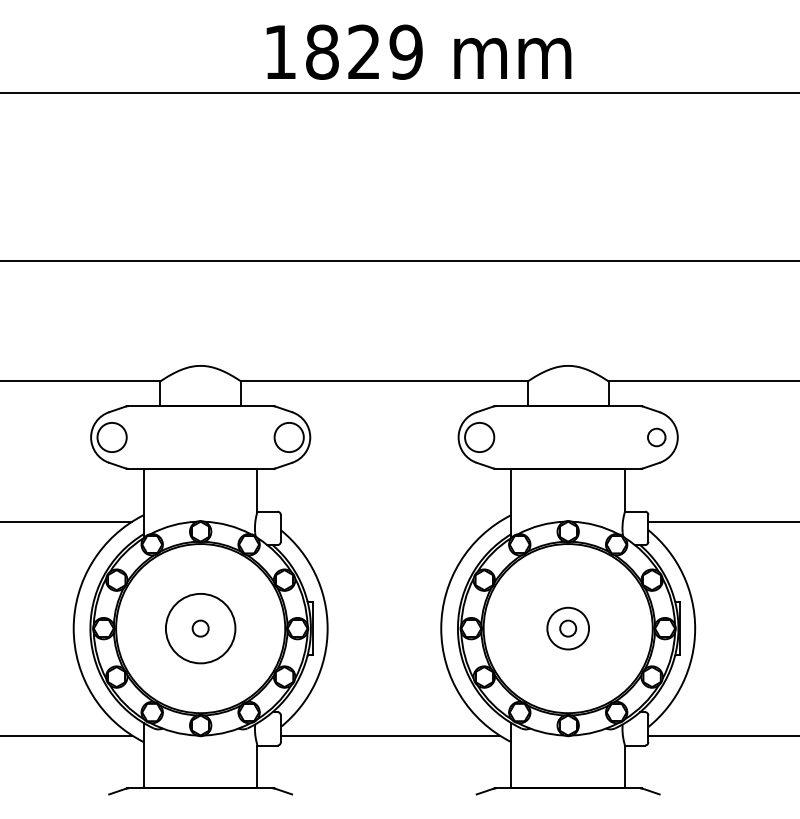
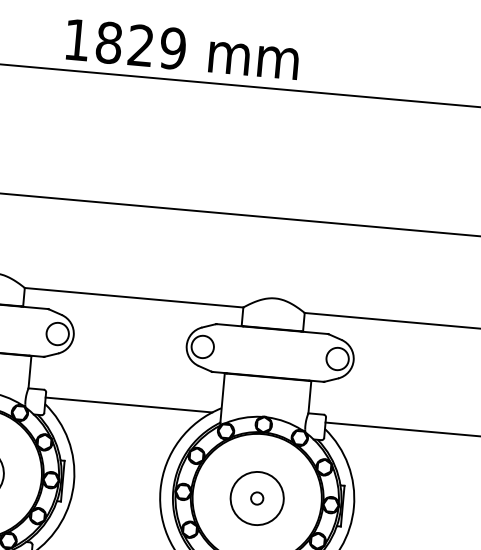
circle: (656, 437) -> (337, 358), size x1.67
line: (389, 521) -> (128, 404), added
circle: (567, 628) -> (256, 498), size x1.67

